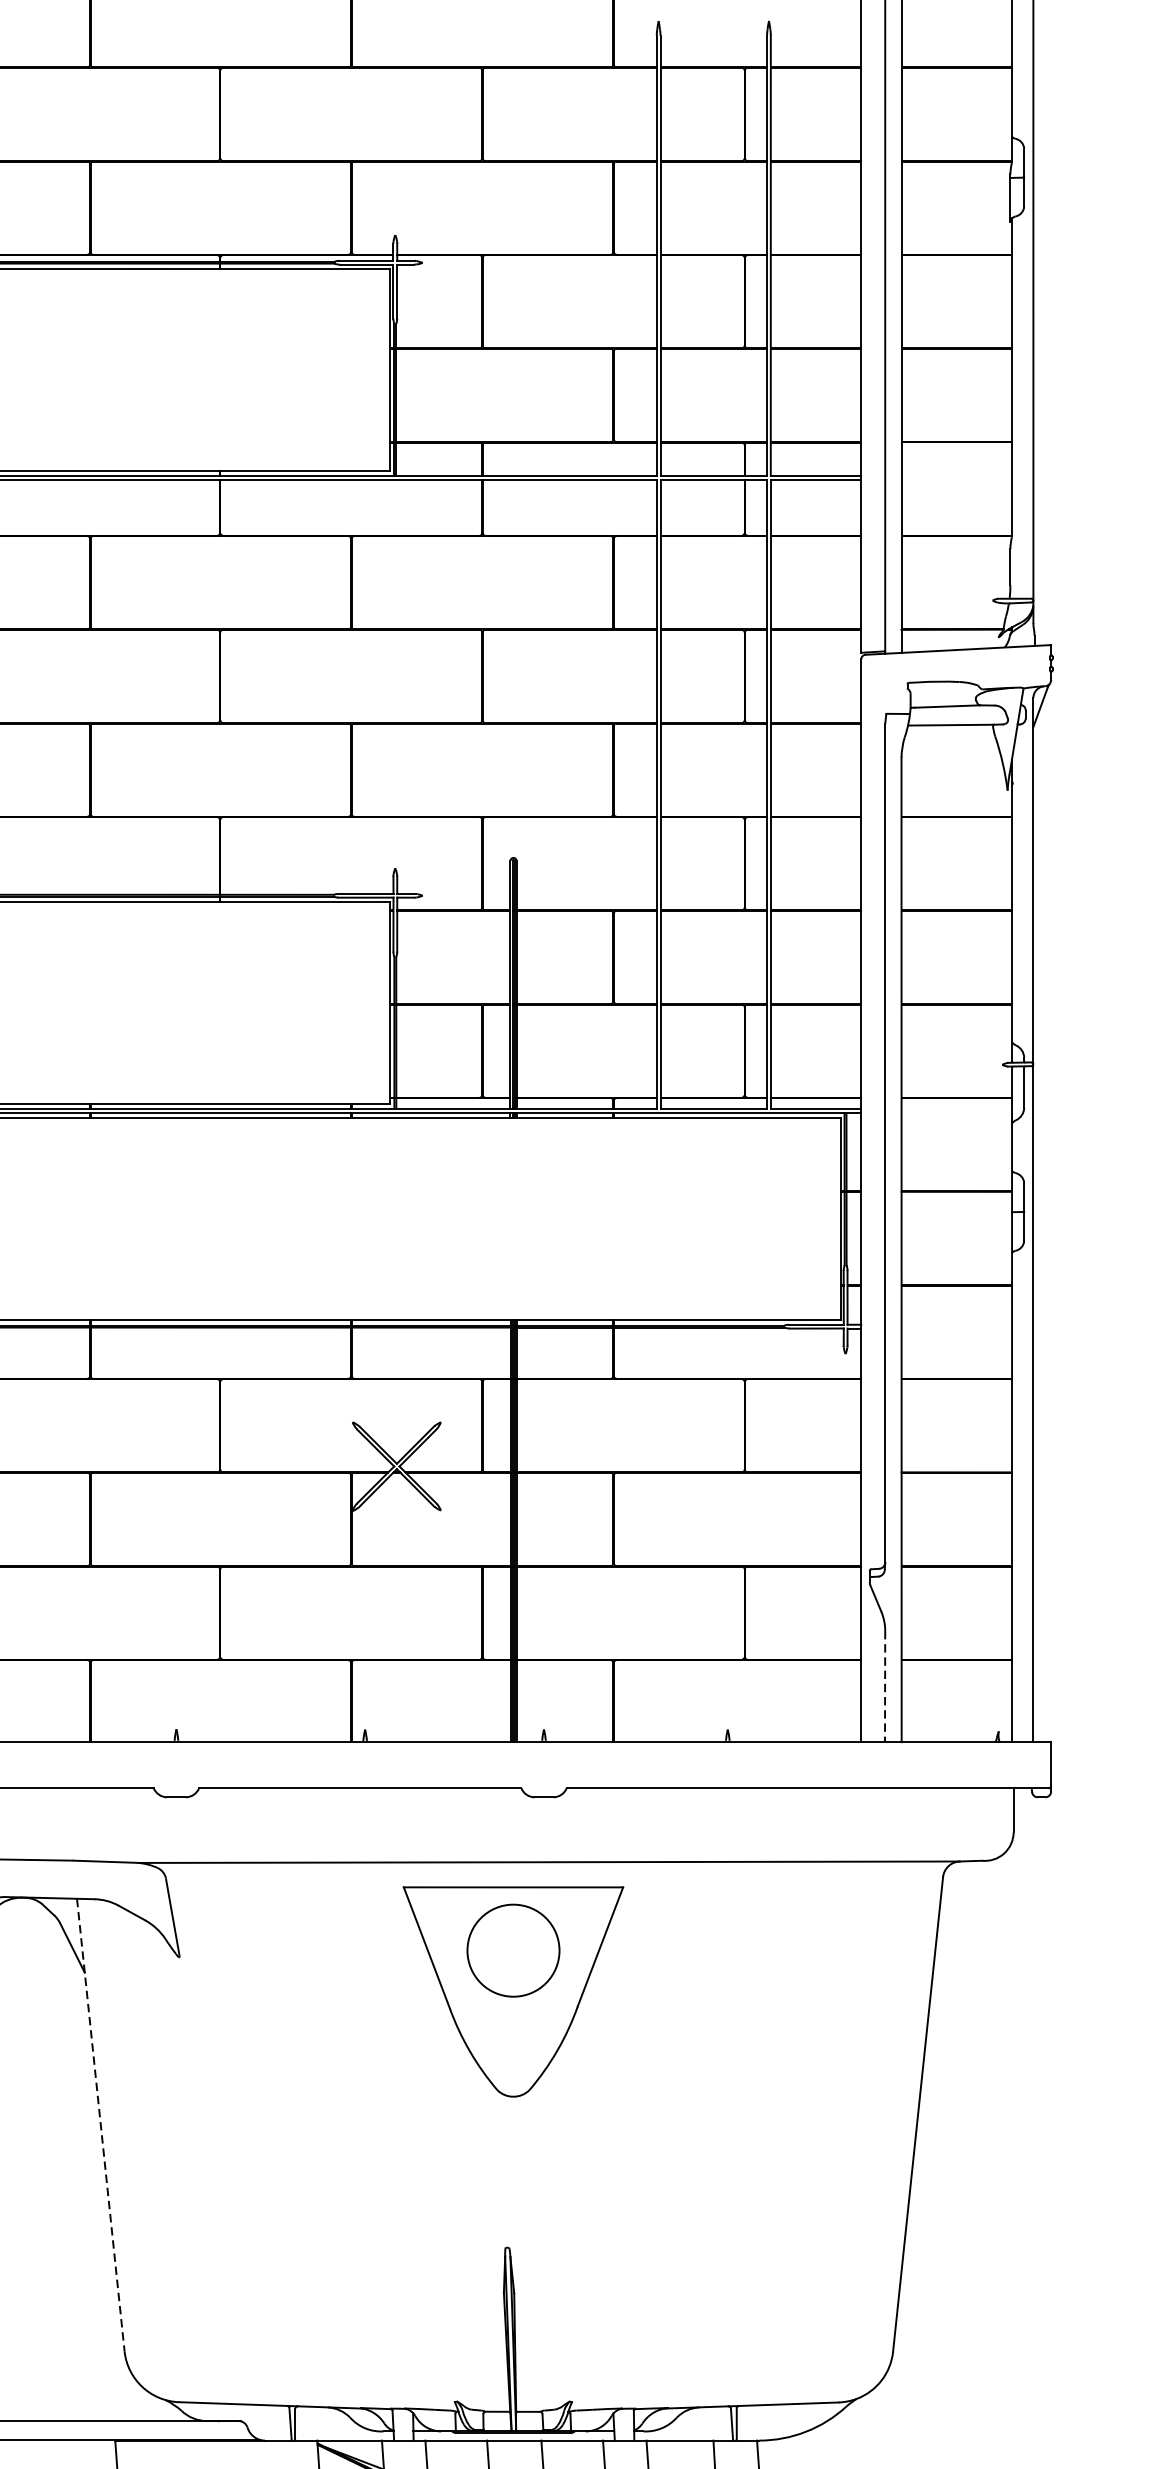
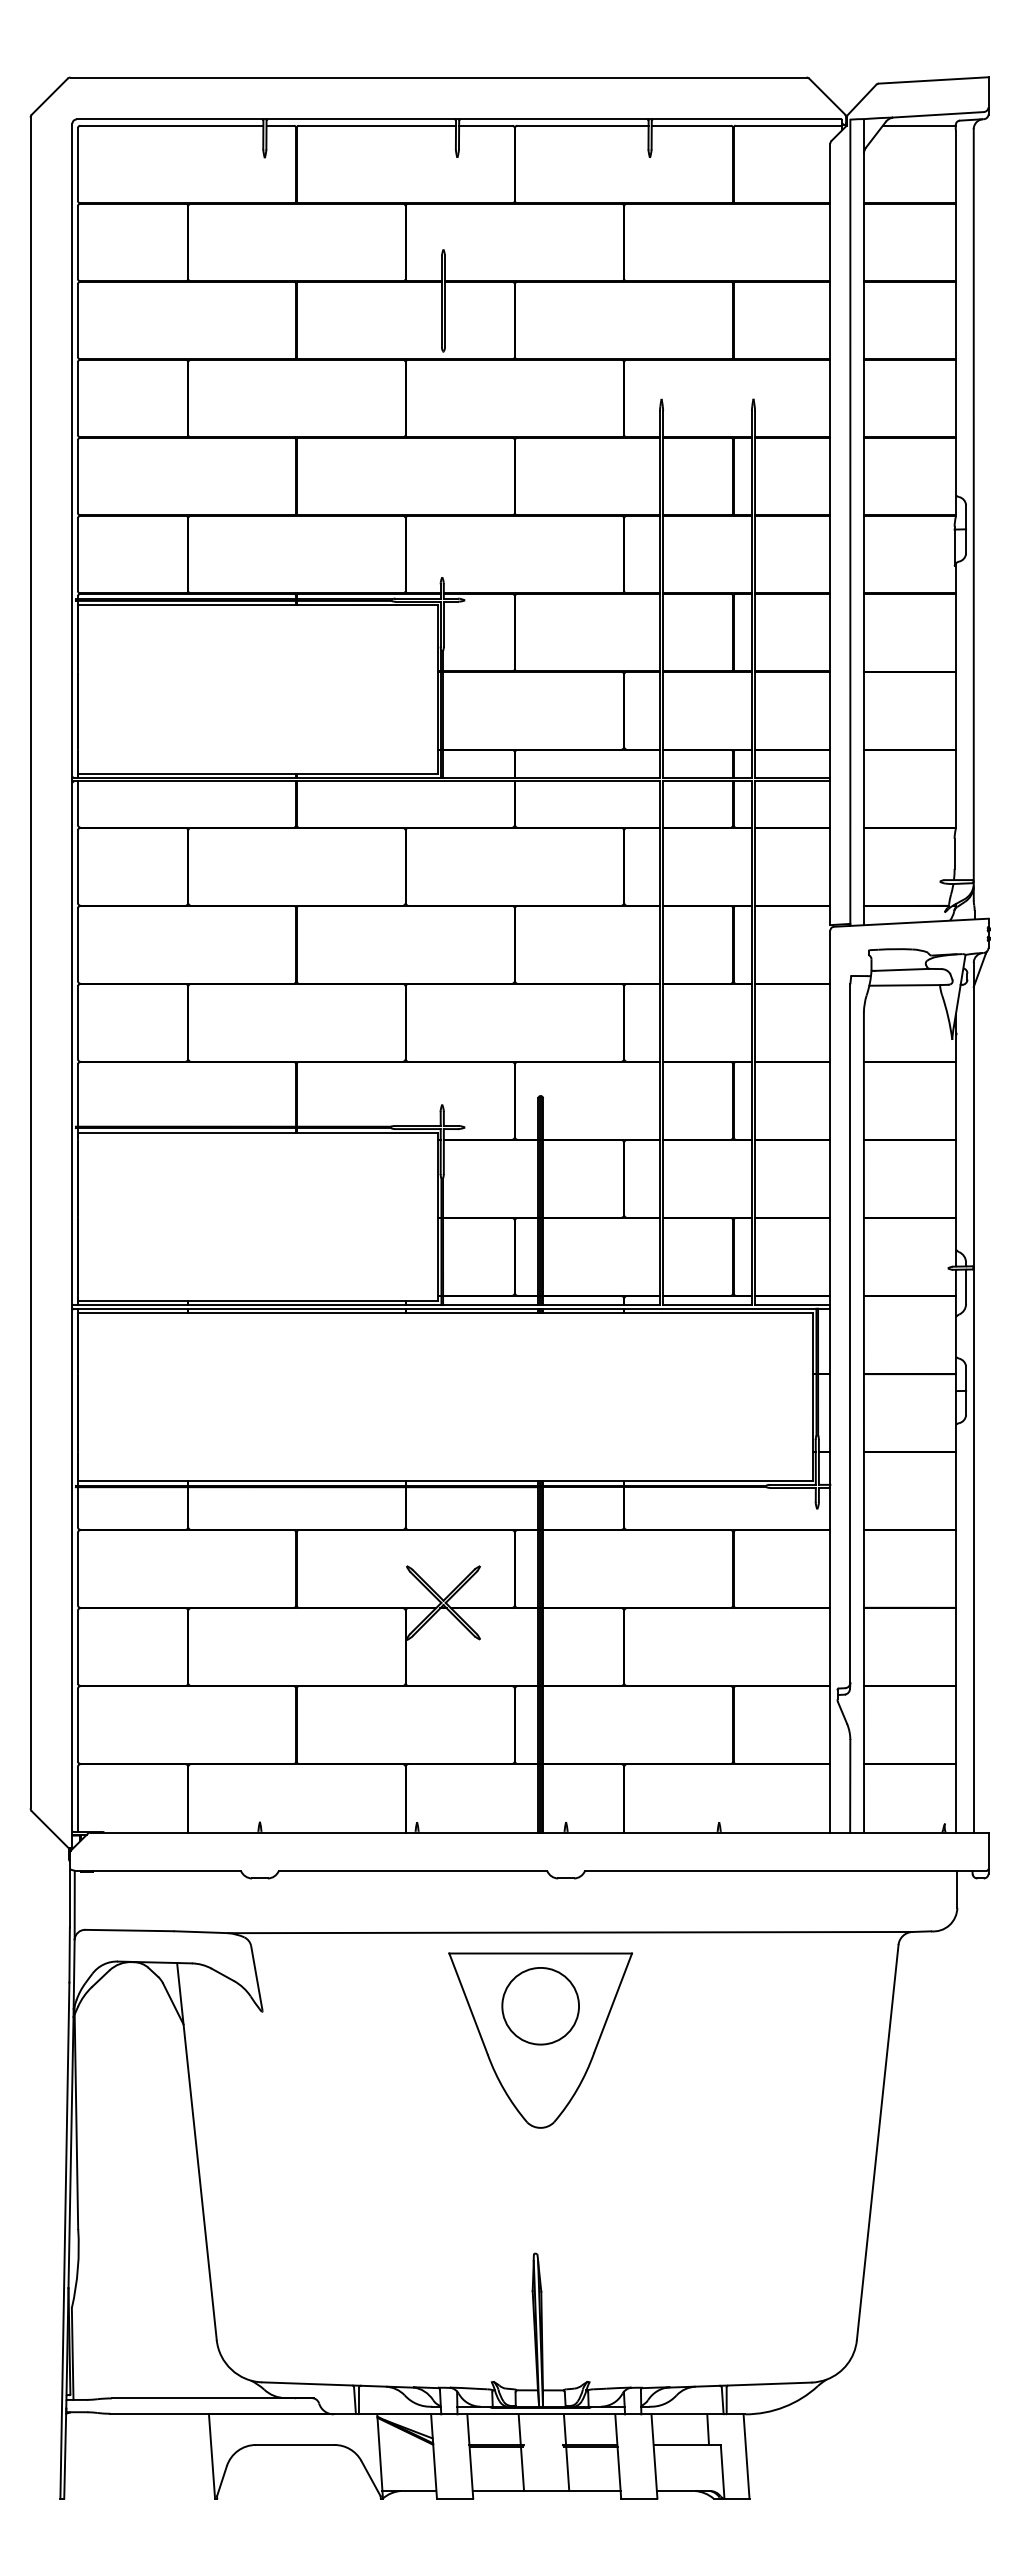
line: (885, 1686) -> (850, 1786), dashed -> solid
line: (100, 2125) -> (196, 2151), dashed -> solid

